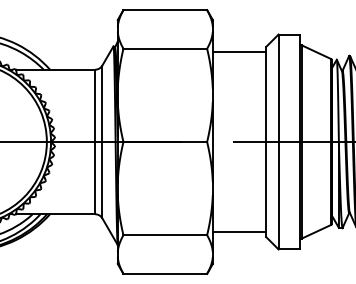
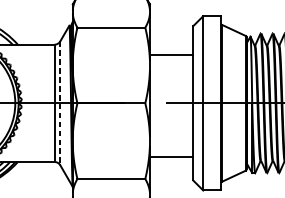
line: (239, 52) -> (171, 55), moved
line: (102, 142) -> (60, 103), solid -> dashed
line: (239, 231) -> (171, 157), moved

